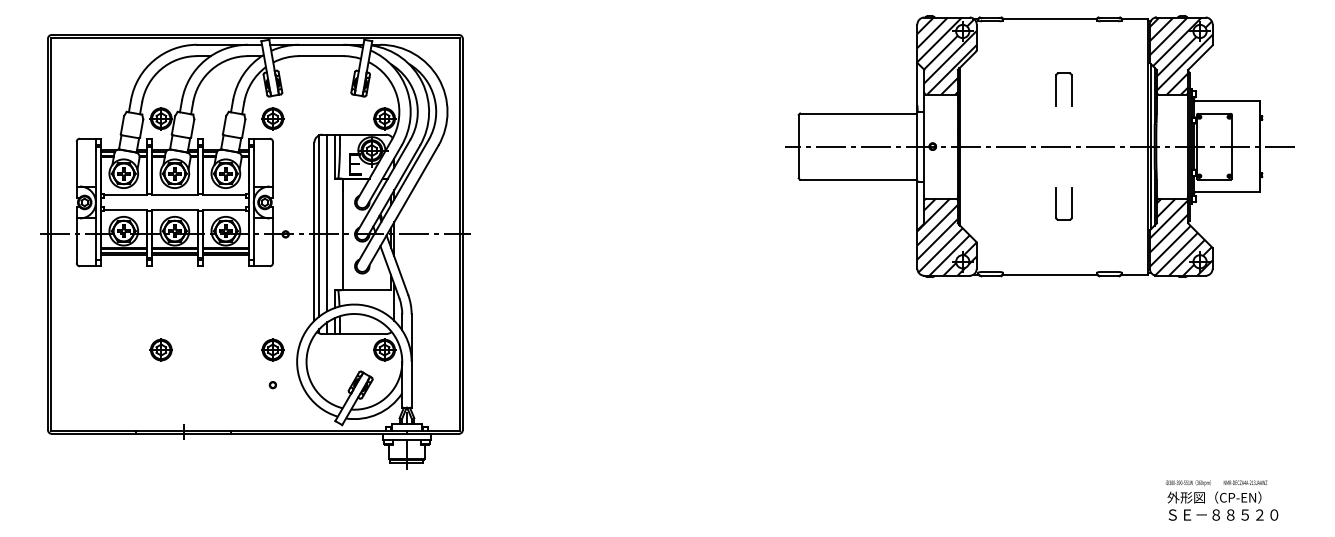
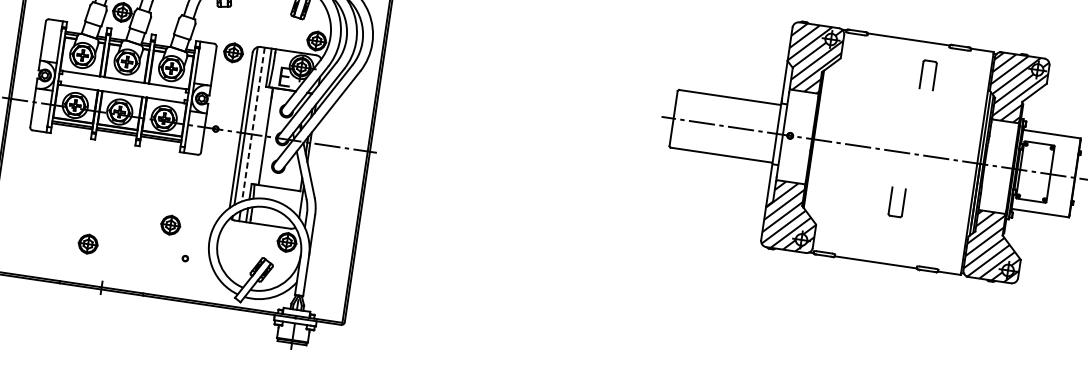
part: (1056, 89) -> (921, 74), moved
part: (272, 118) -> (233, 52), moved
line: (327, 223) -> (253, 124), solid -> dashed
part: (160, 349) -> (87, 243), moved
part: (272, 349) -> (170, 224), moved

